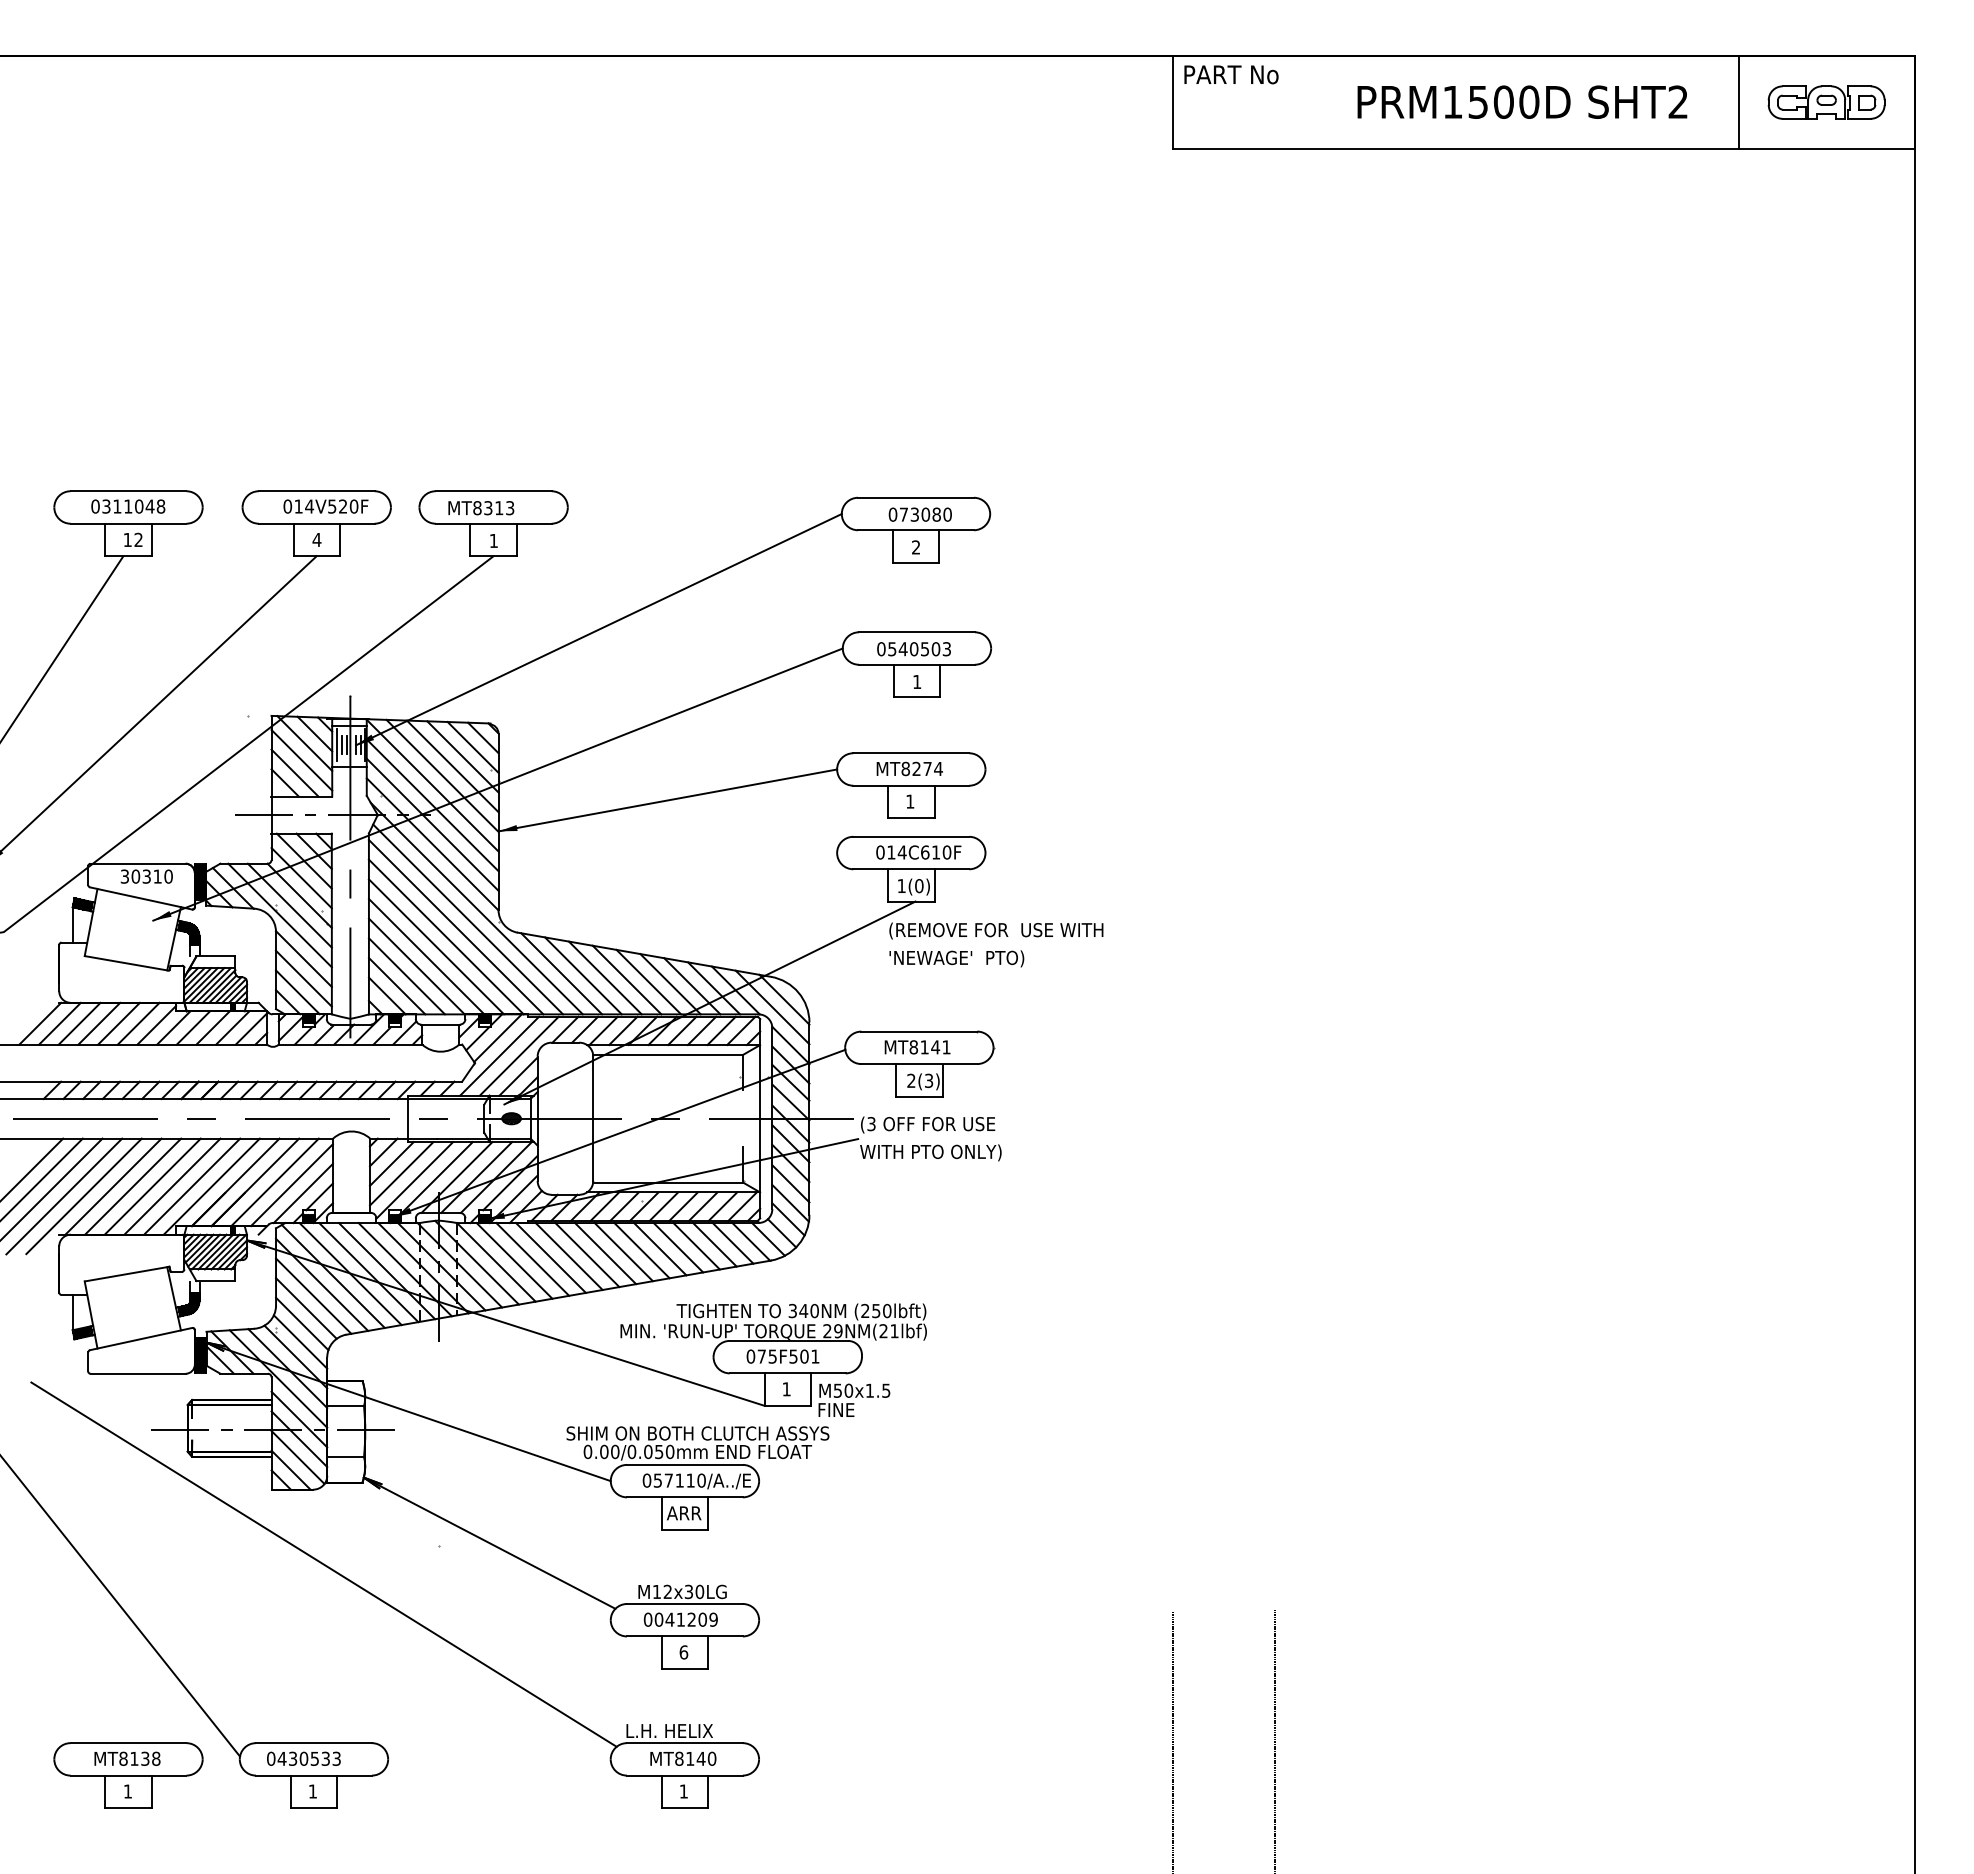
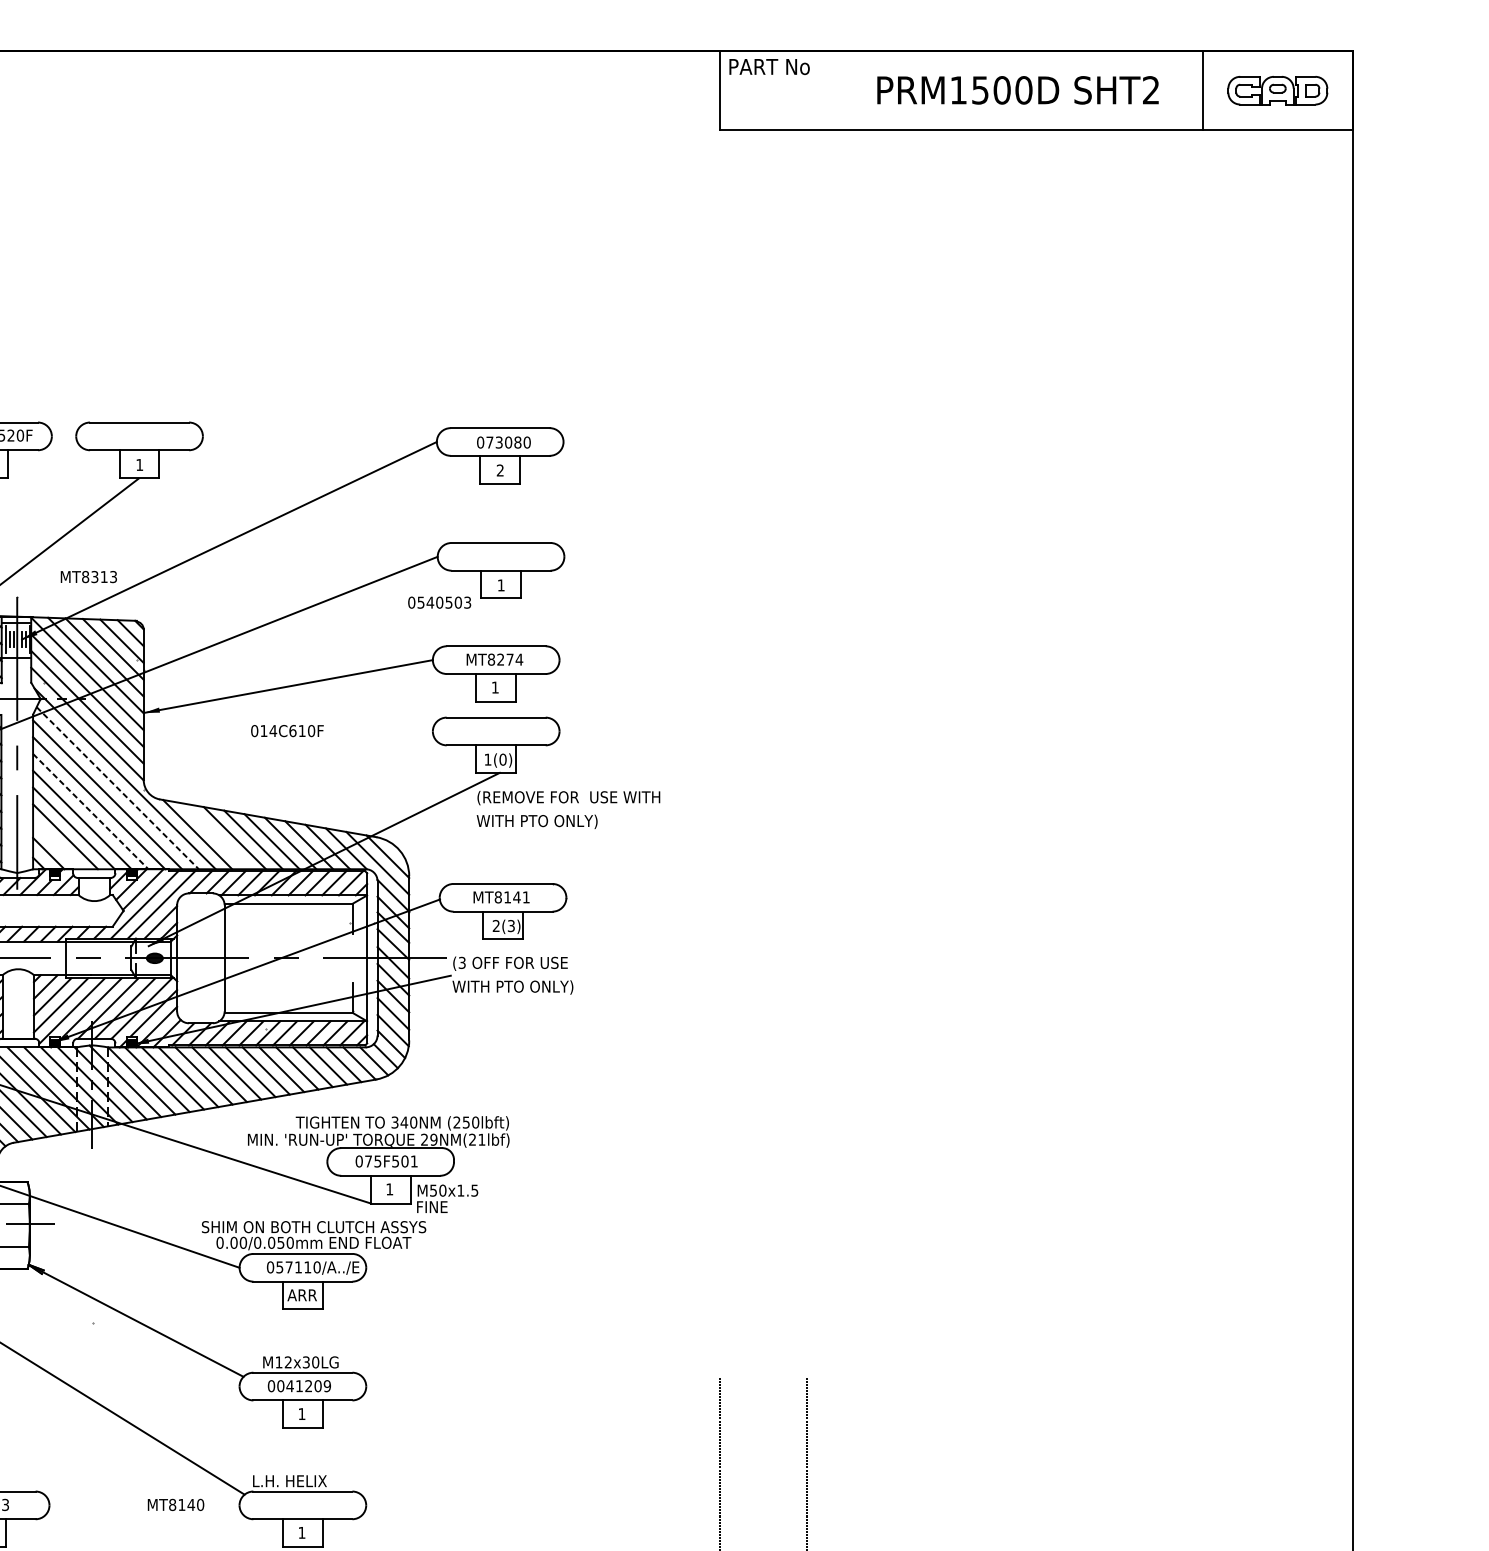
text: (481, 508) -> (89, 577), moved
text: (913, 649) -> (439, 602), moved
text: (918, 852) -> (287, 731), moved
line: (468, 919) -> (118, 788), solid -> dashed
line: (436, 946) -> (90, 811), solid -> dashed
text: (959, 958) -> (537, 821), 'NEWAGE'  PTO) -> WITH PTO ONLY)
line: (583, 975) -> (216, 836), removed
line: (396, 986) -> (56, 845), removed
text: (683, 1652) -> (301, 1414), 6 -> 1
text: (683, 1758) -> (176, 1504), moved

